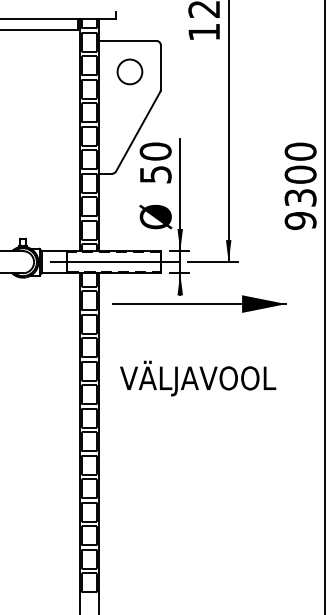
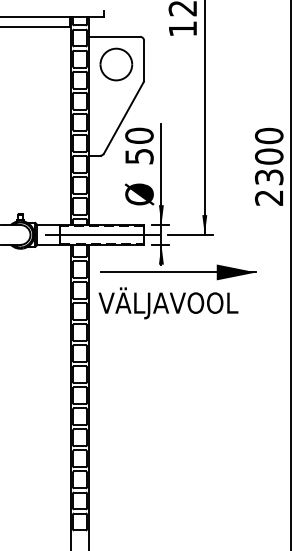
part: (129, 71) -> (115, 64), size x1.43
text: (300, 221) -> (269, 198), 9300 -> 2300
text: (198, 378) -> (168, 303), moved

